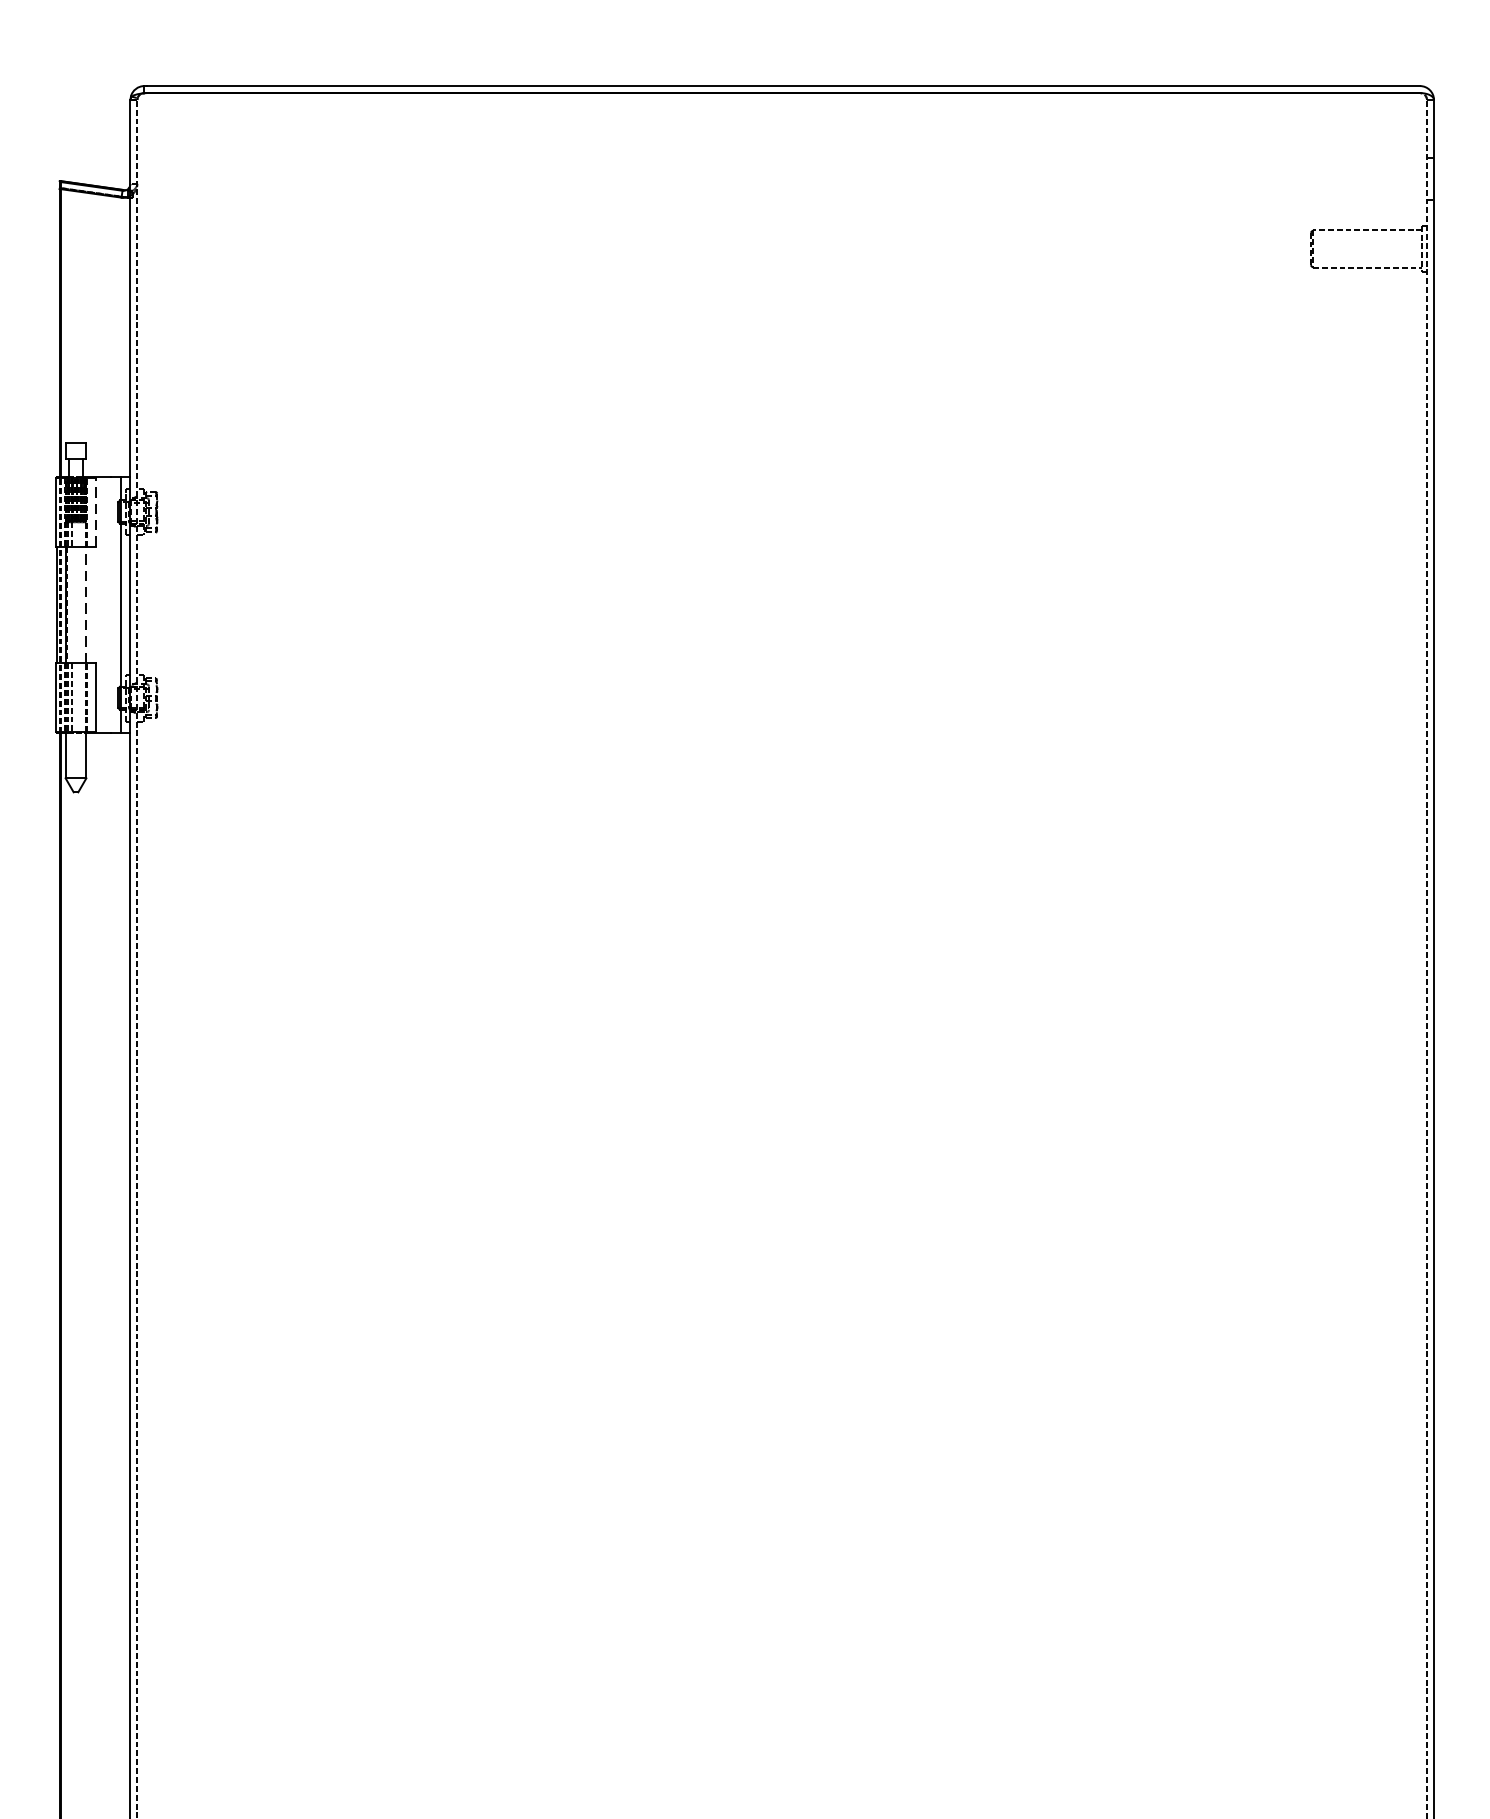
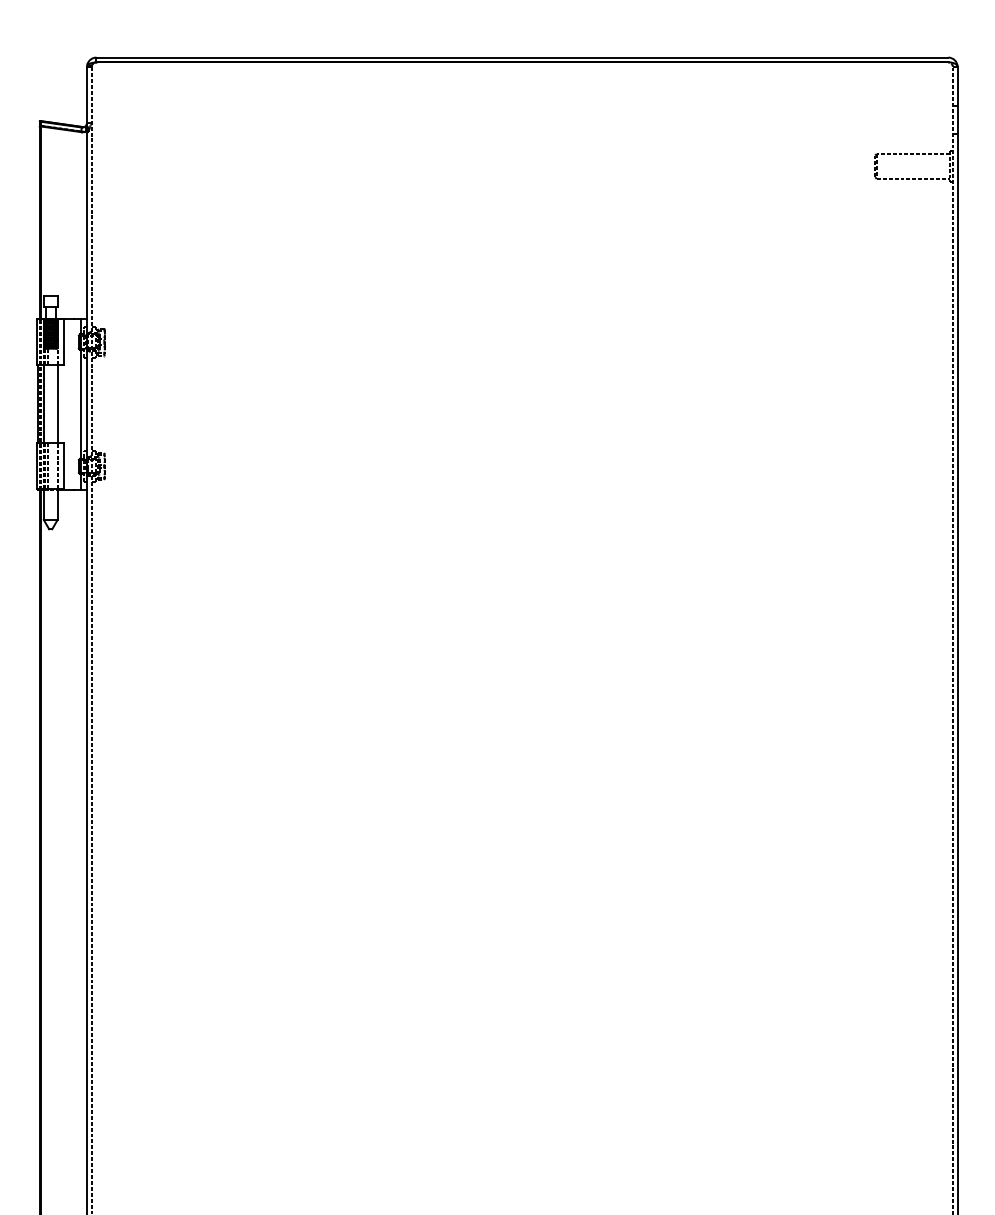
line: (96, 511) -> (64, 341), dashed -> solid
line: (86, 605) -> (57, 404), dashed -> solid

